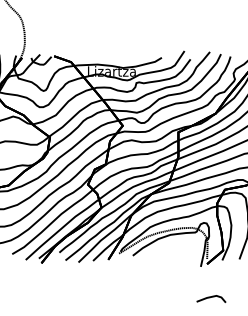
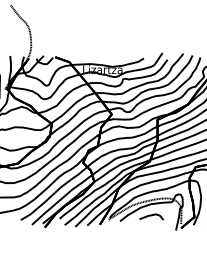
part: (211, 298) -> (151, 216), moved

